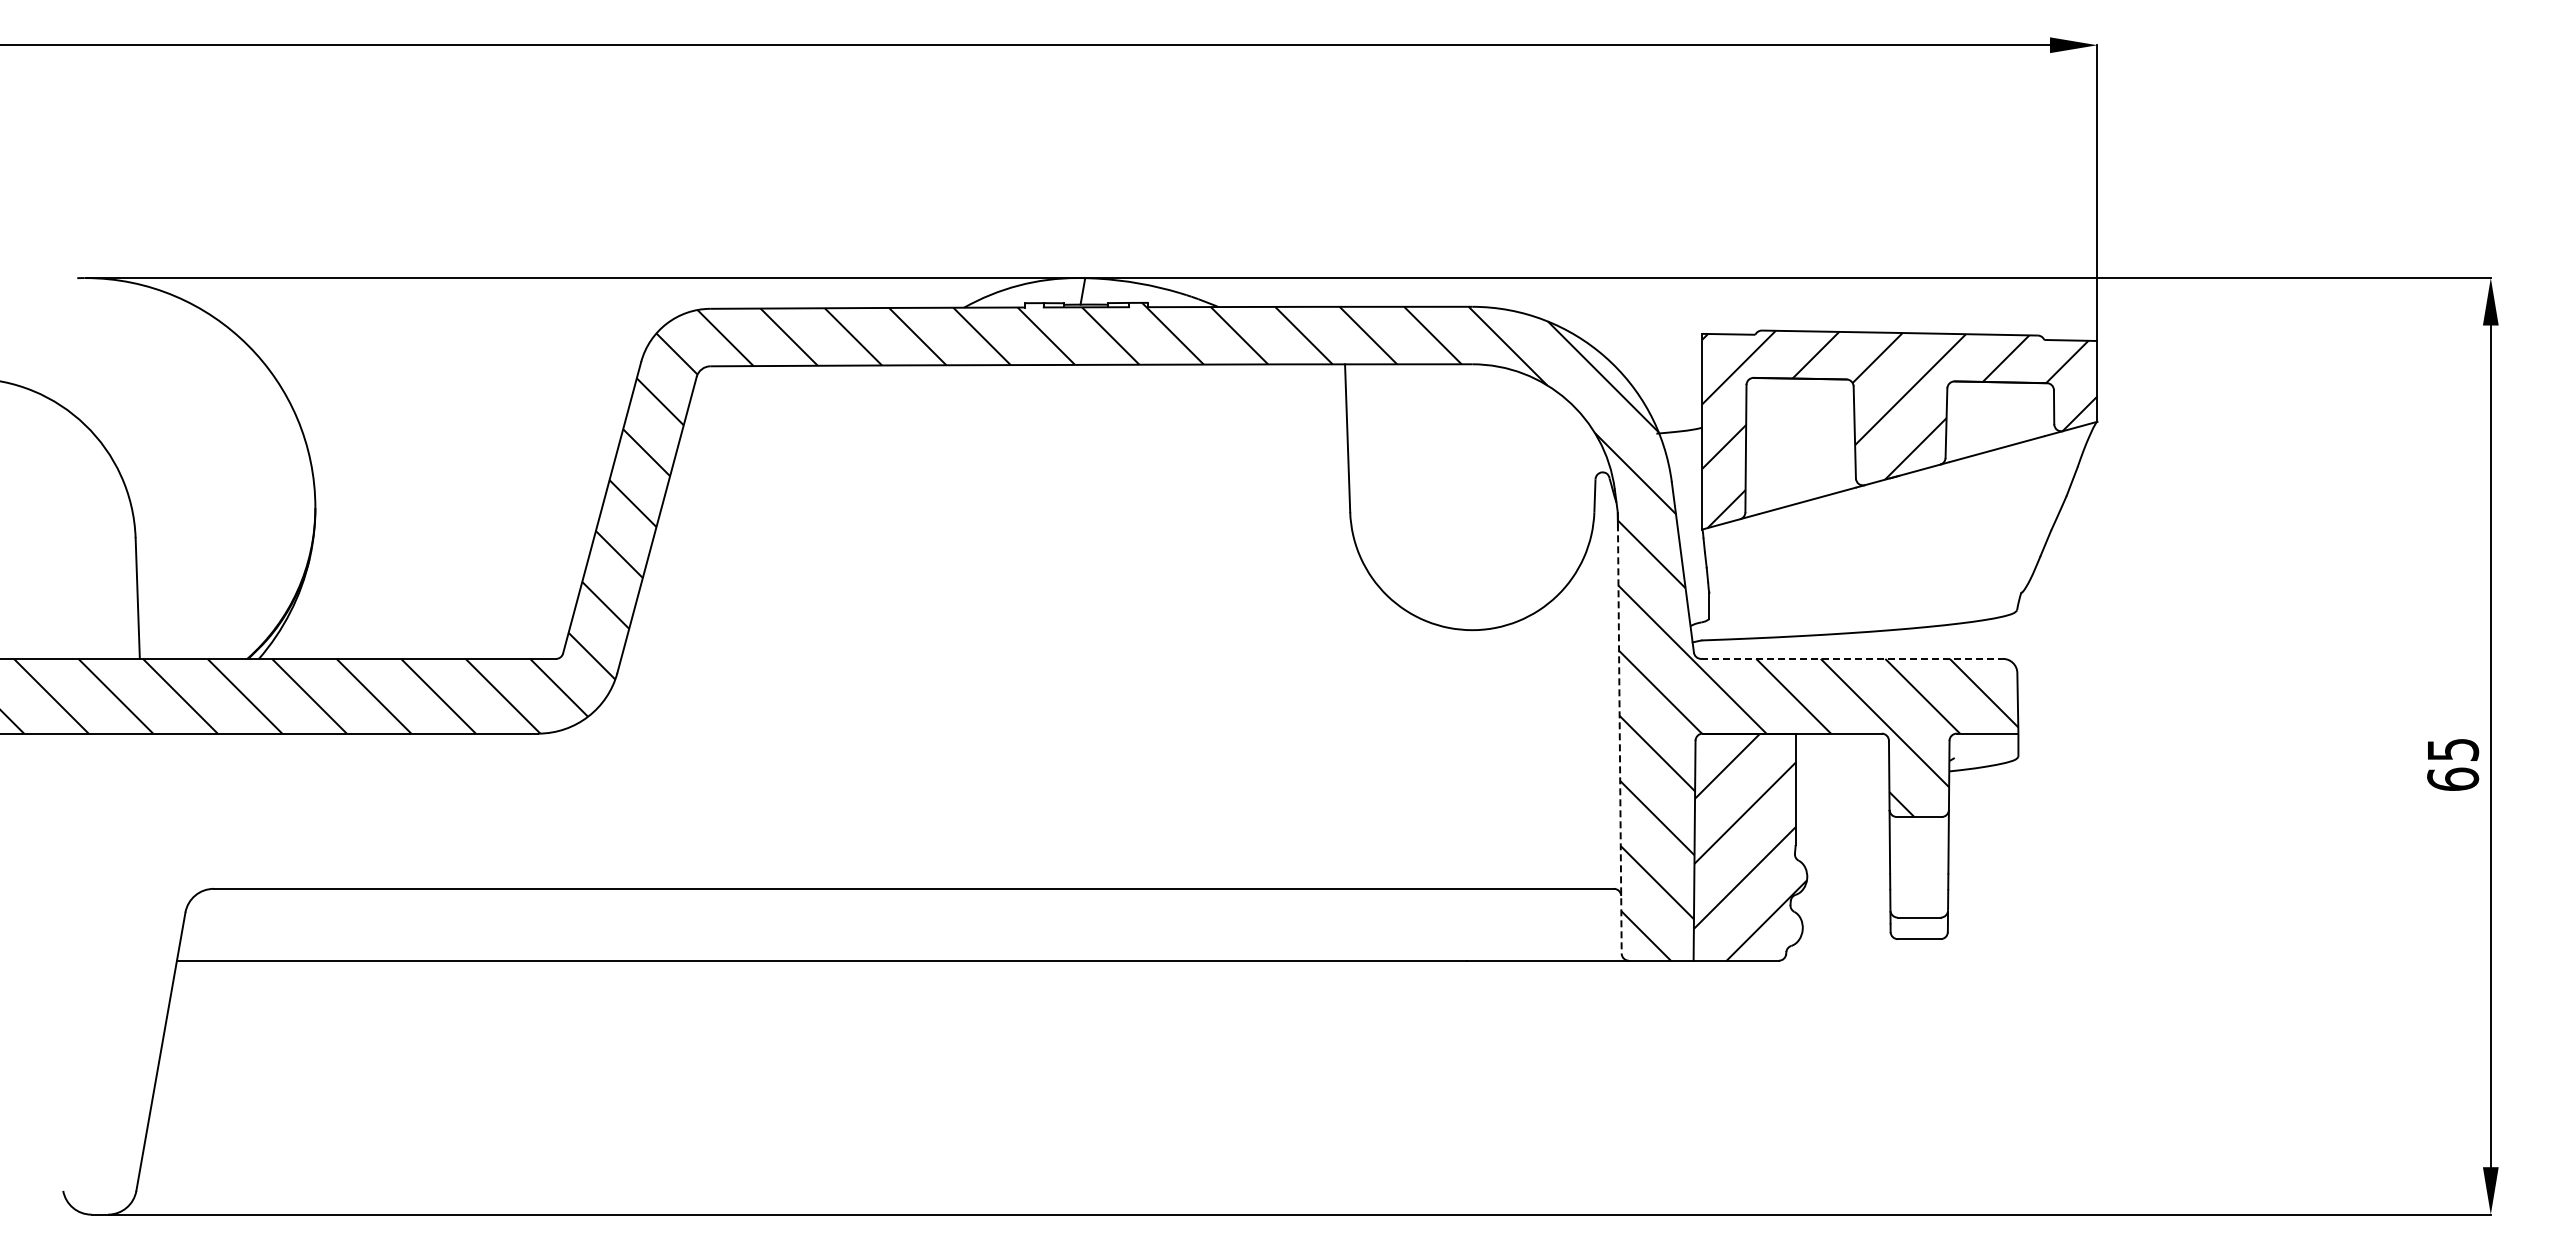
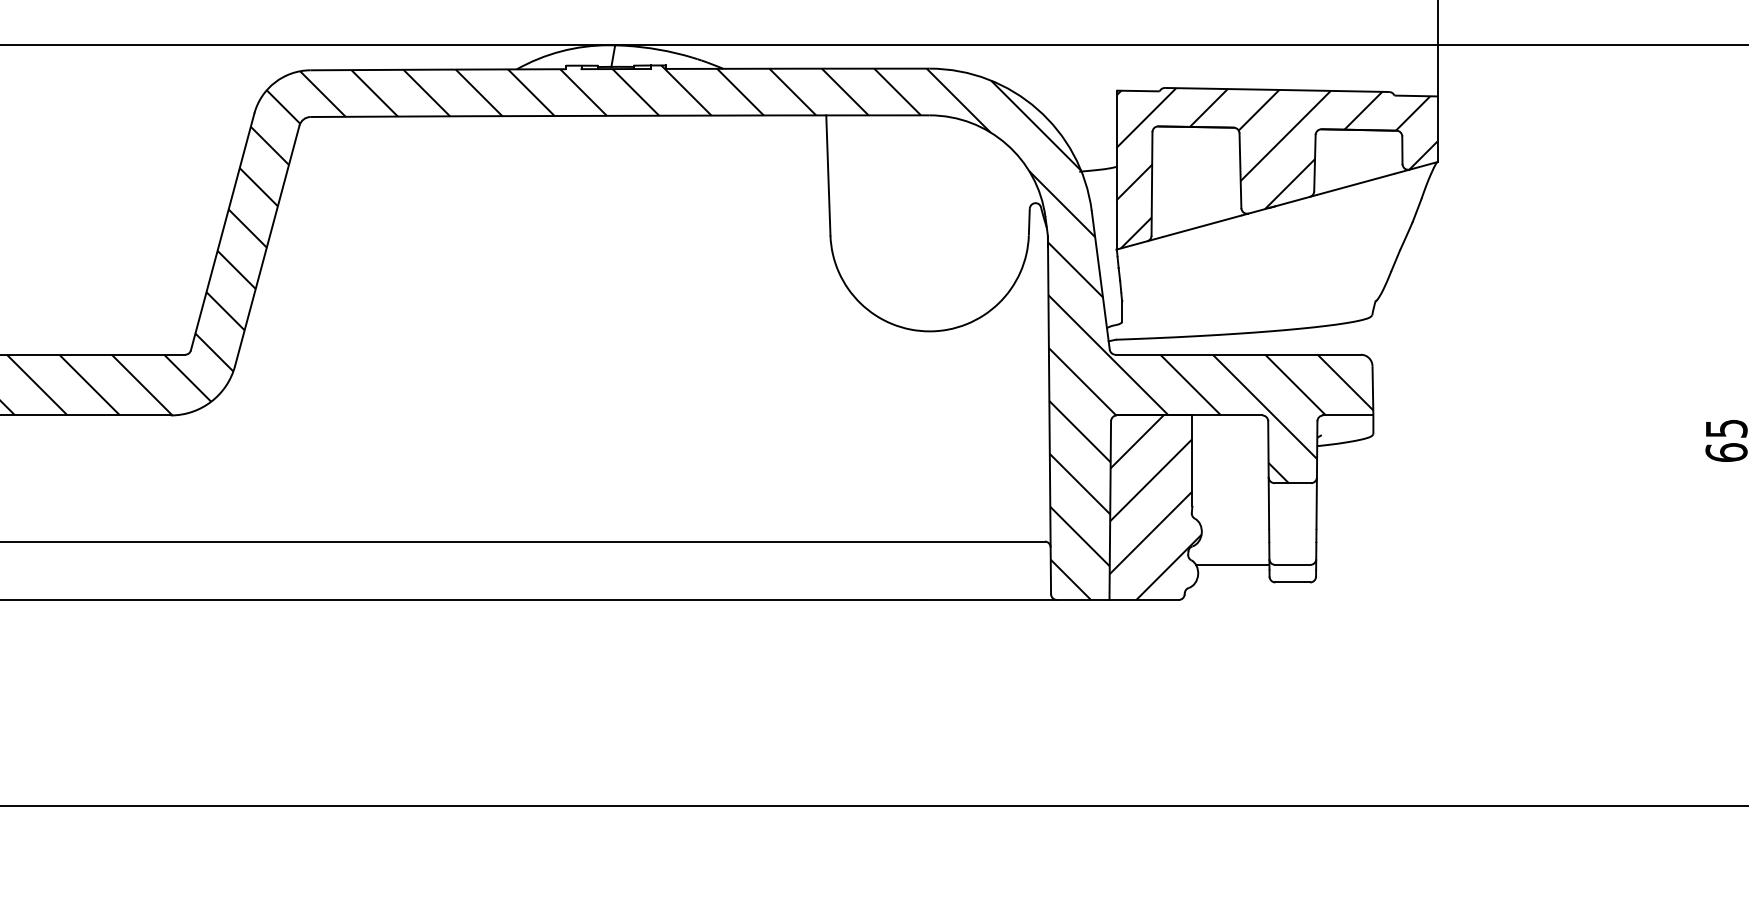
line: (1852, 658) -> (1238, 354), dashed -> solid
line: (1619, 733) -> (1049, 415), dashed -> solid
line: (1845, 917) -> (1232, 564), added

